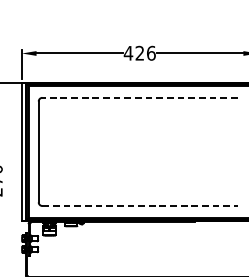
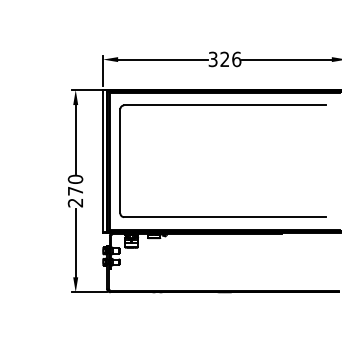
text: (127, 53) -> (212, 59), 426 -> 326
line: (139, 97) -> (224, 105), dashed -> solid
line: (139, 206) -> (224, 217), dashed -> solid

